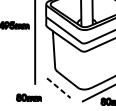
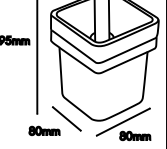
line: (58, 87) -> (66, 118), dashed -> solid
part: (28, 97) -> (44, 130), moved

